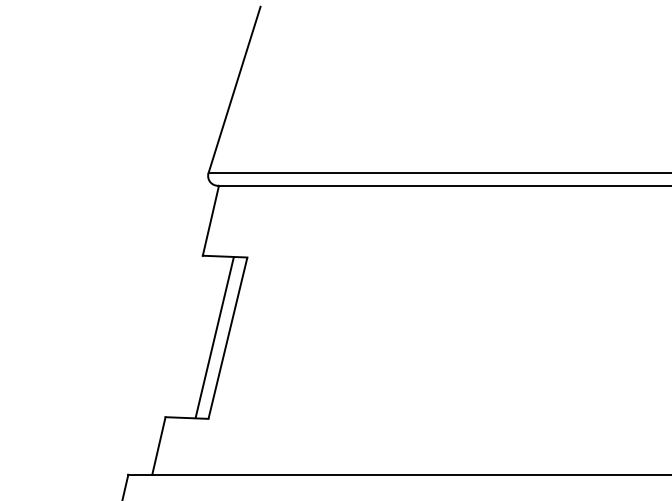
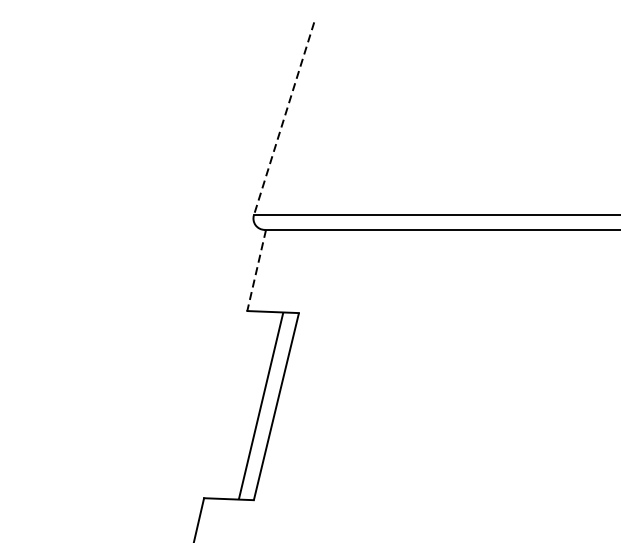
line: (234, 90) -> (284, 119), solid -> dashed
line: (210, 220) -> (256, 270), solid -> dashed

